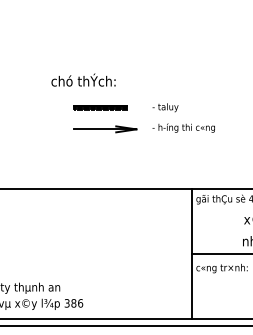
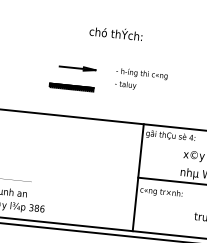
text: (83, 79) -> (116, 32), moved
part: (100, 107) -> (71, 86), moved
text: (165, 107) -> (125, 85), moved
part: (105, 129) -> (77, 68), size x0.7

